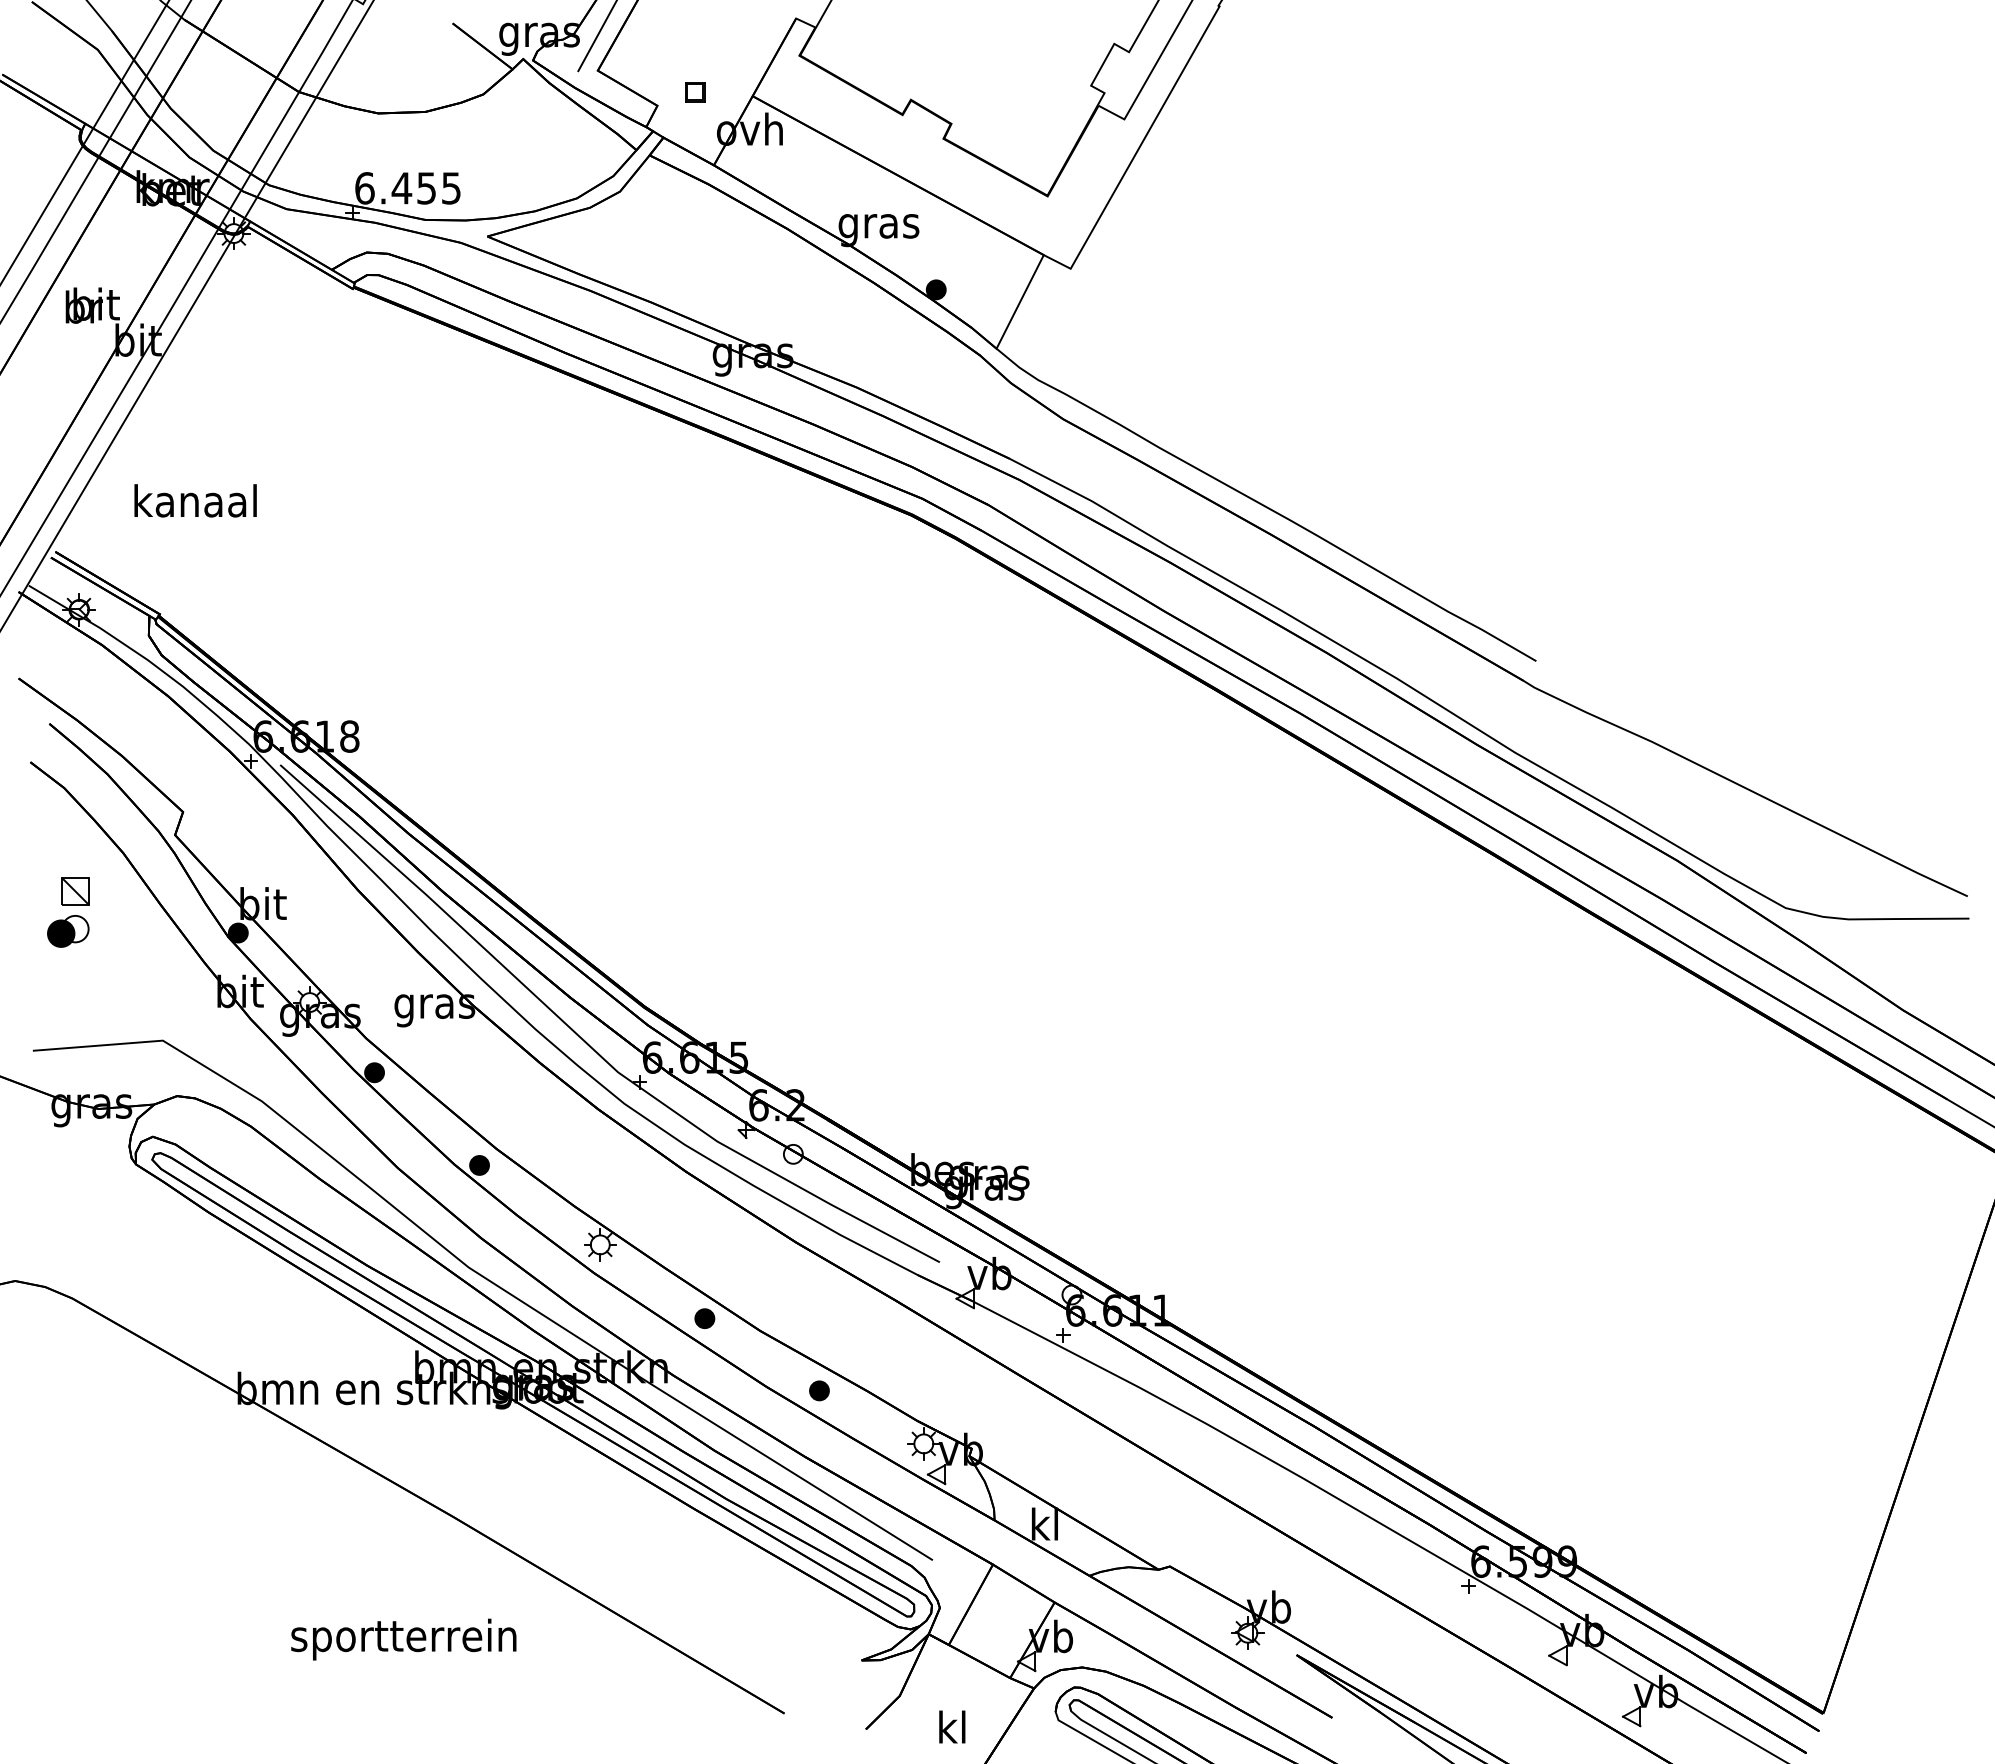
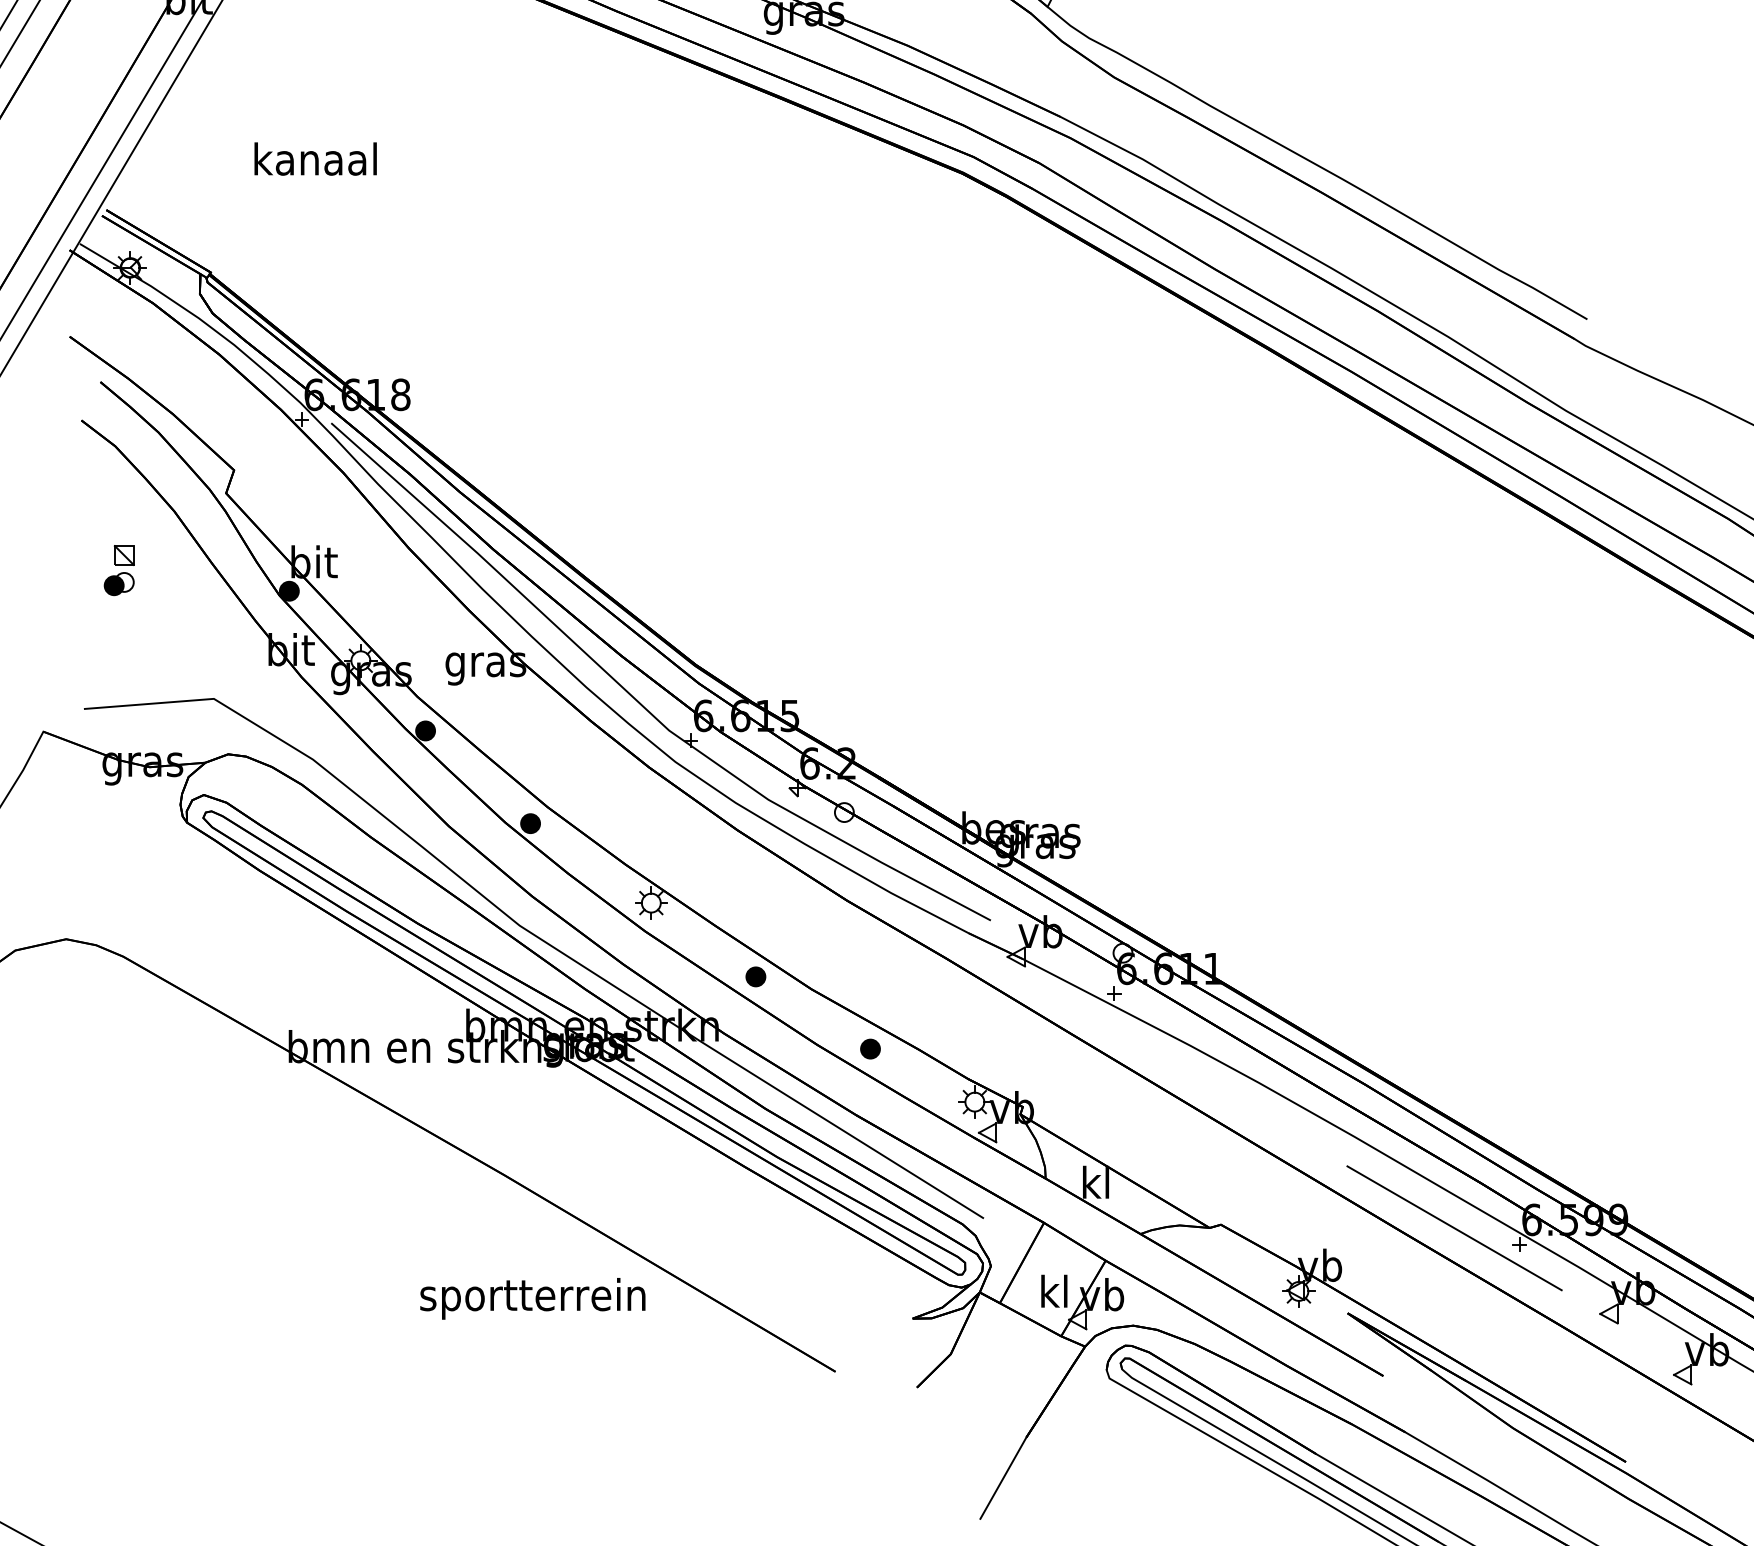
text: (195, 500) -> (315, 158), moved
part: (67, 911) -> (118, 569), size x0.71
line: (1403, 1570) -> (1454, 1228), added
text: (403, 1639) -> (532, 1298), moved
text: (952, 1726) -> (1054, 1290), moved

